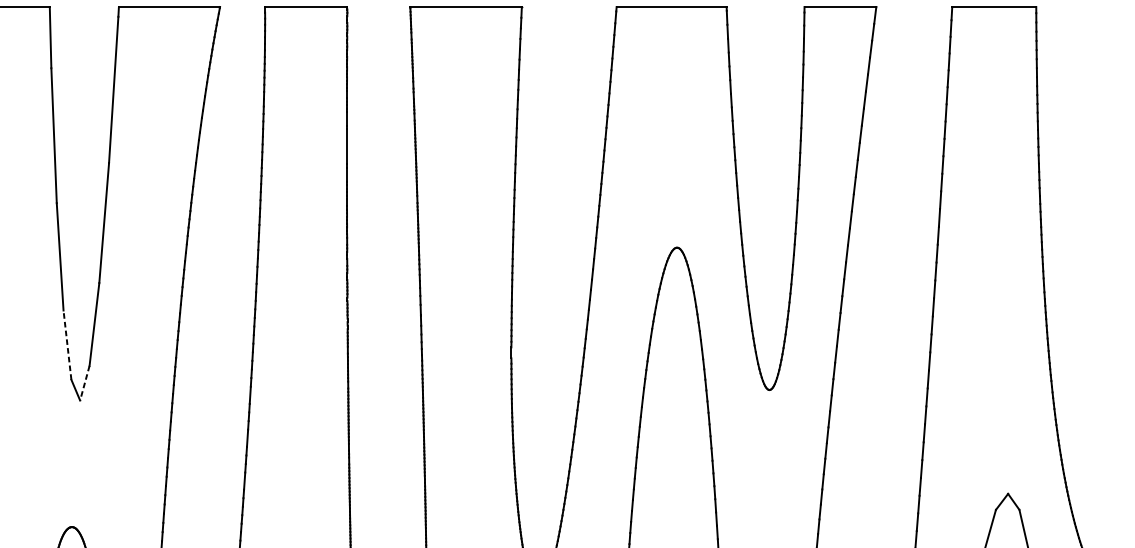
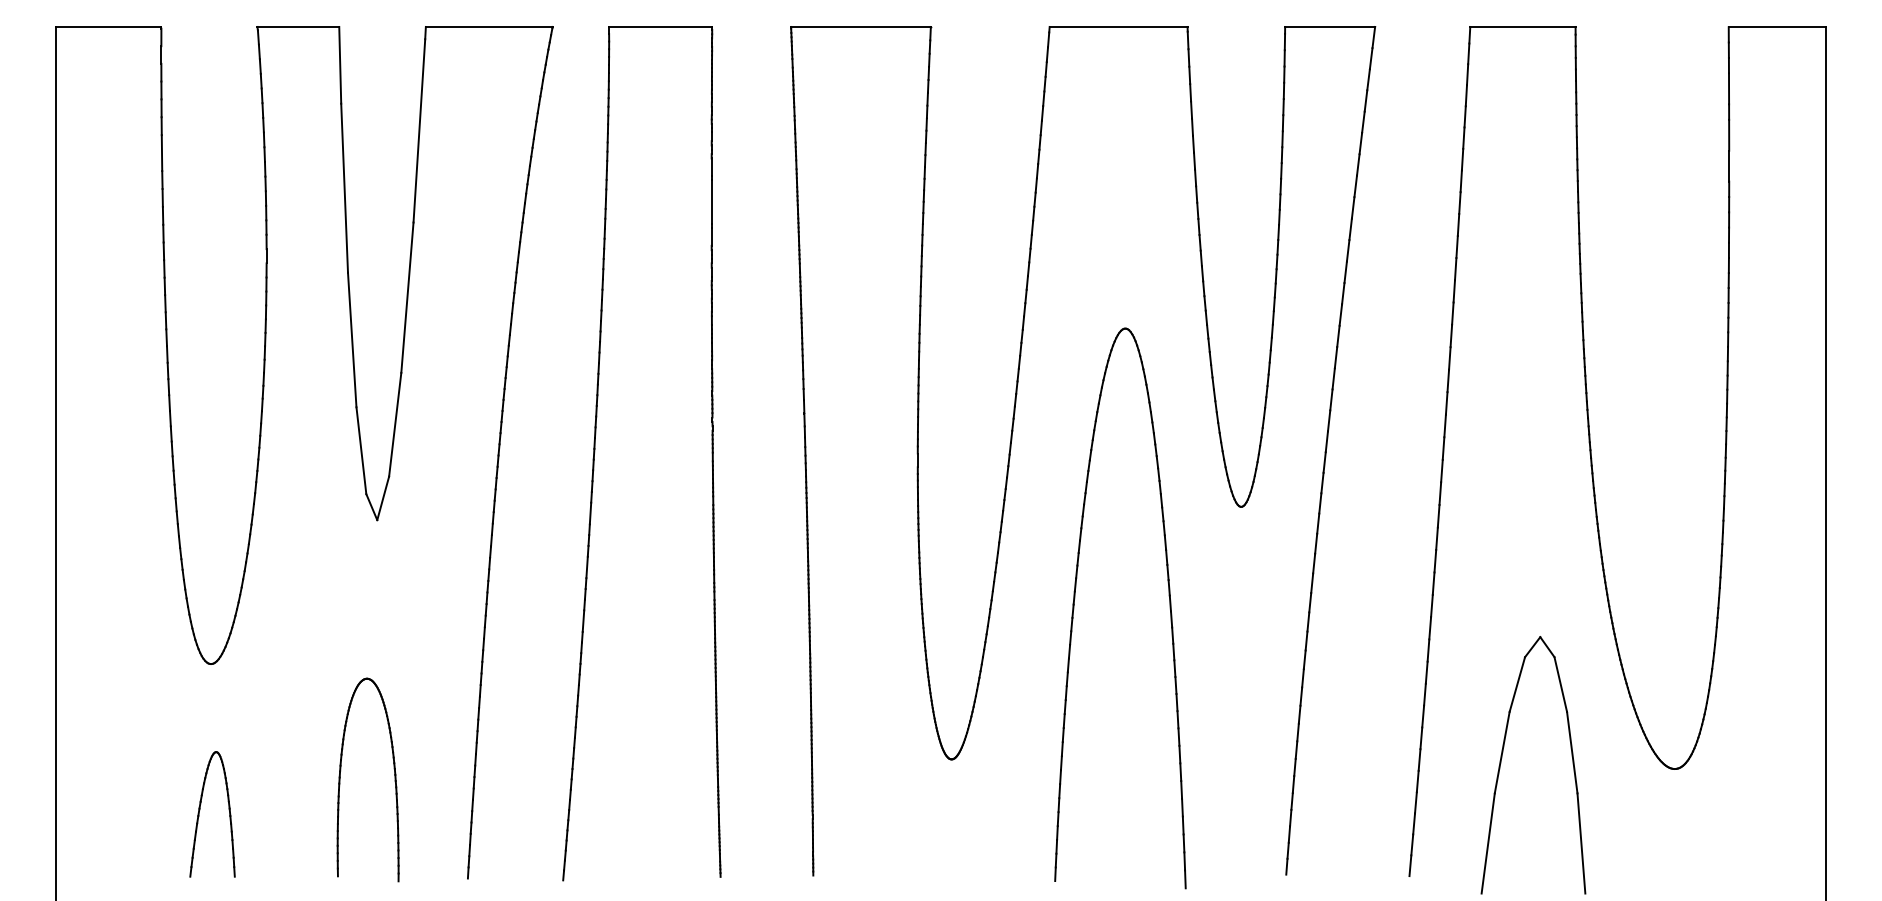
line: (67, 344) -> (361, 450), dashed -> solid
line: (85, 383) -> (383, 498), dashed -> solid

